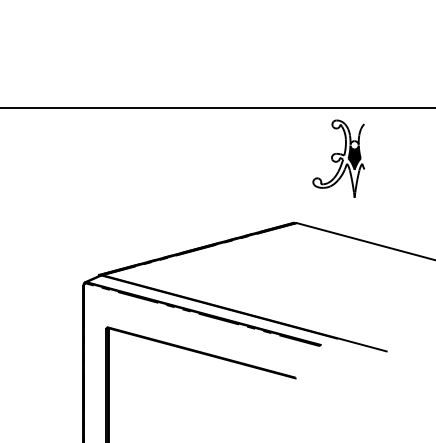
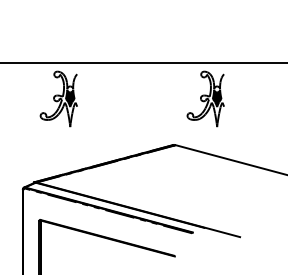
part: (133, 158) -> (58, 98), added

